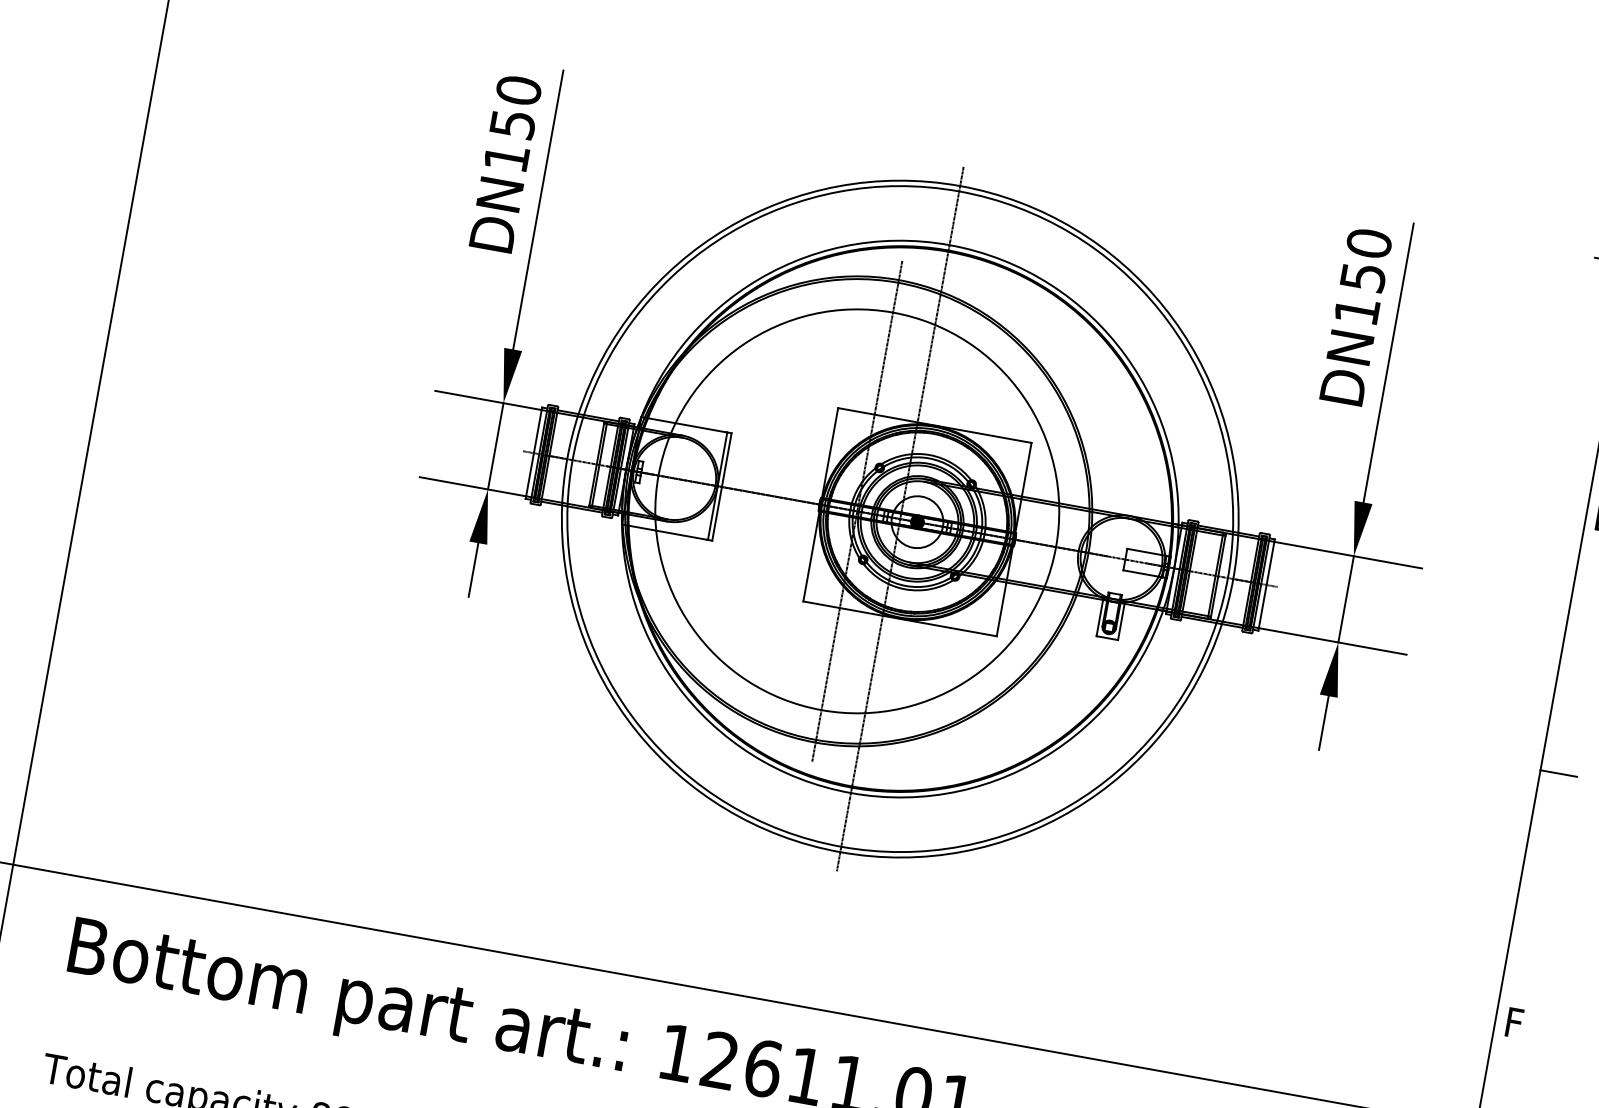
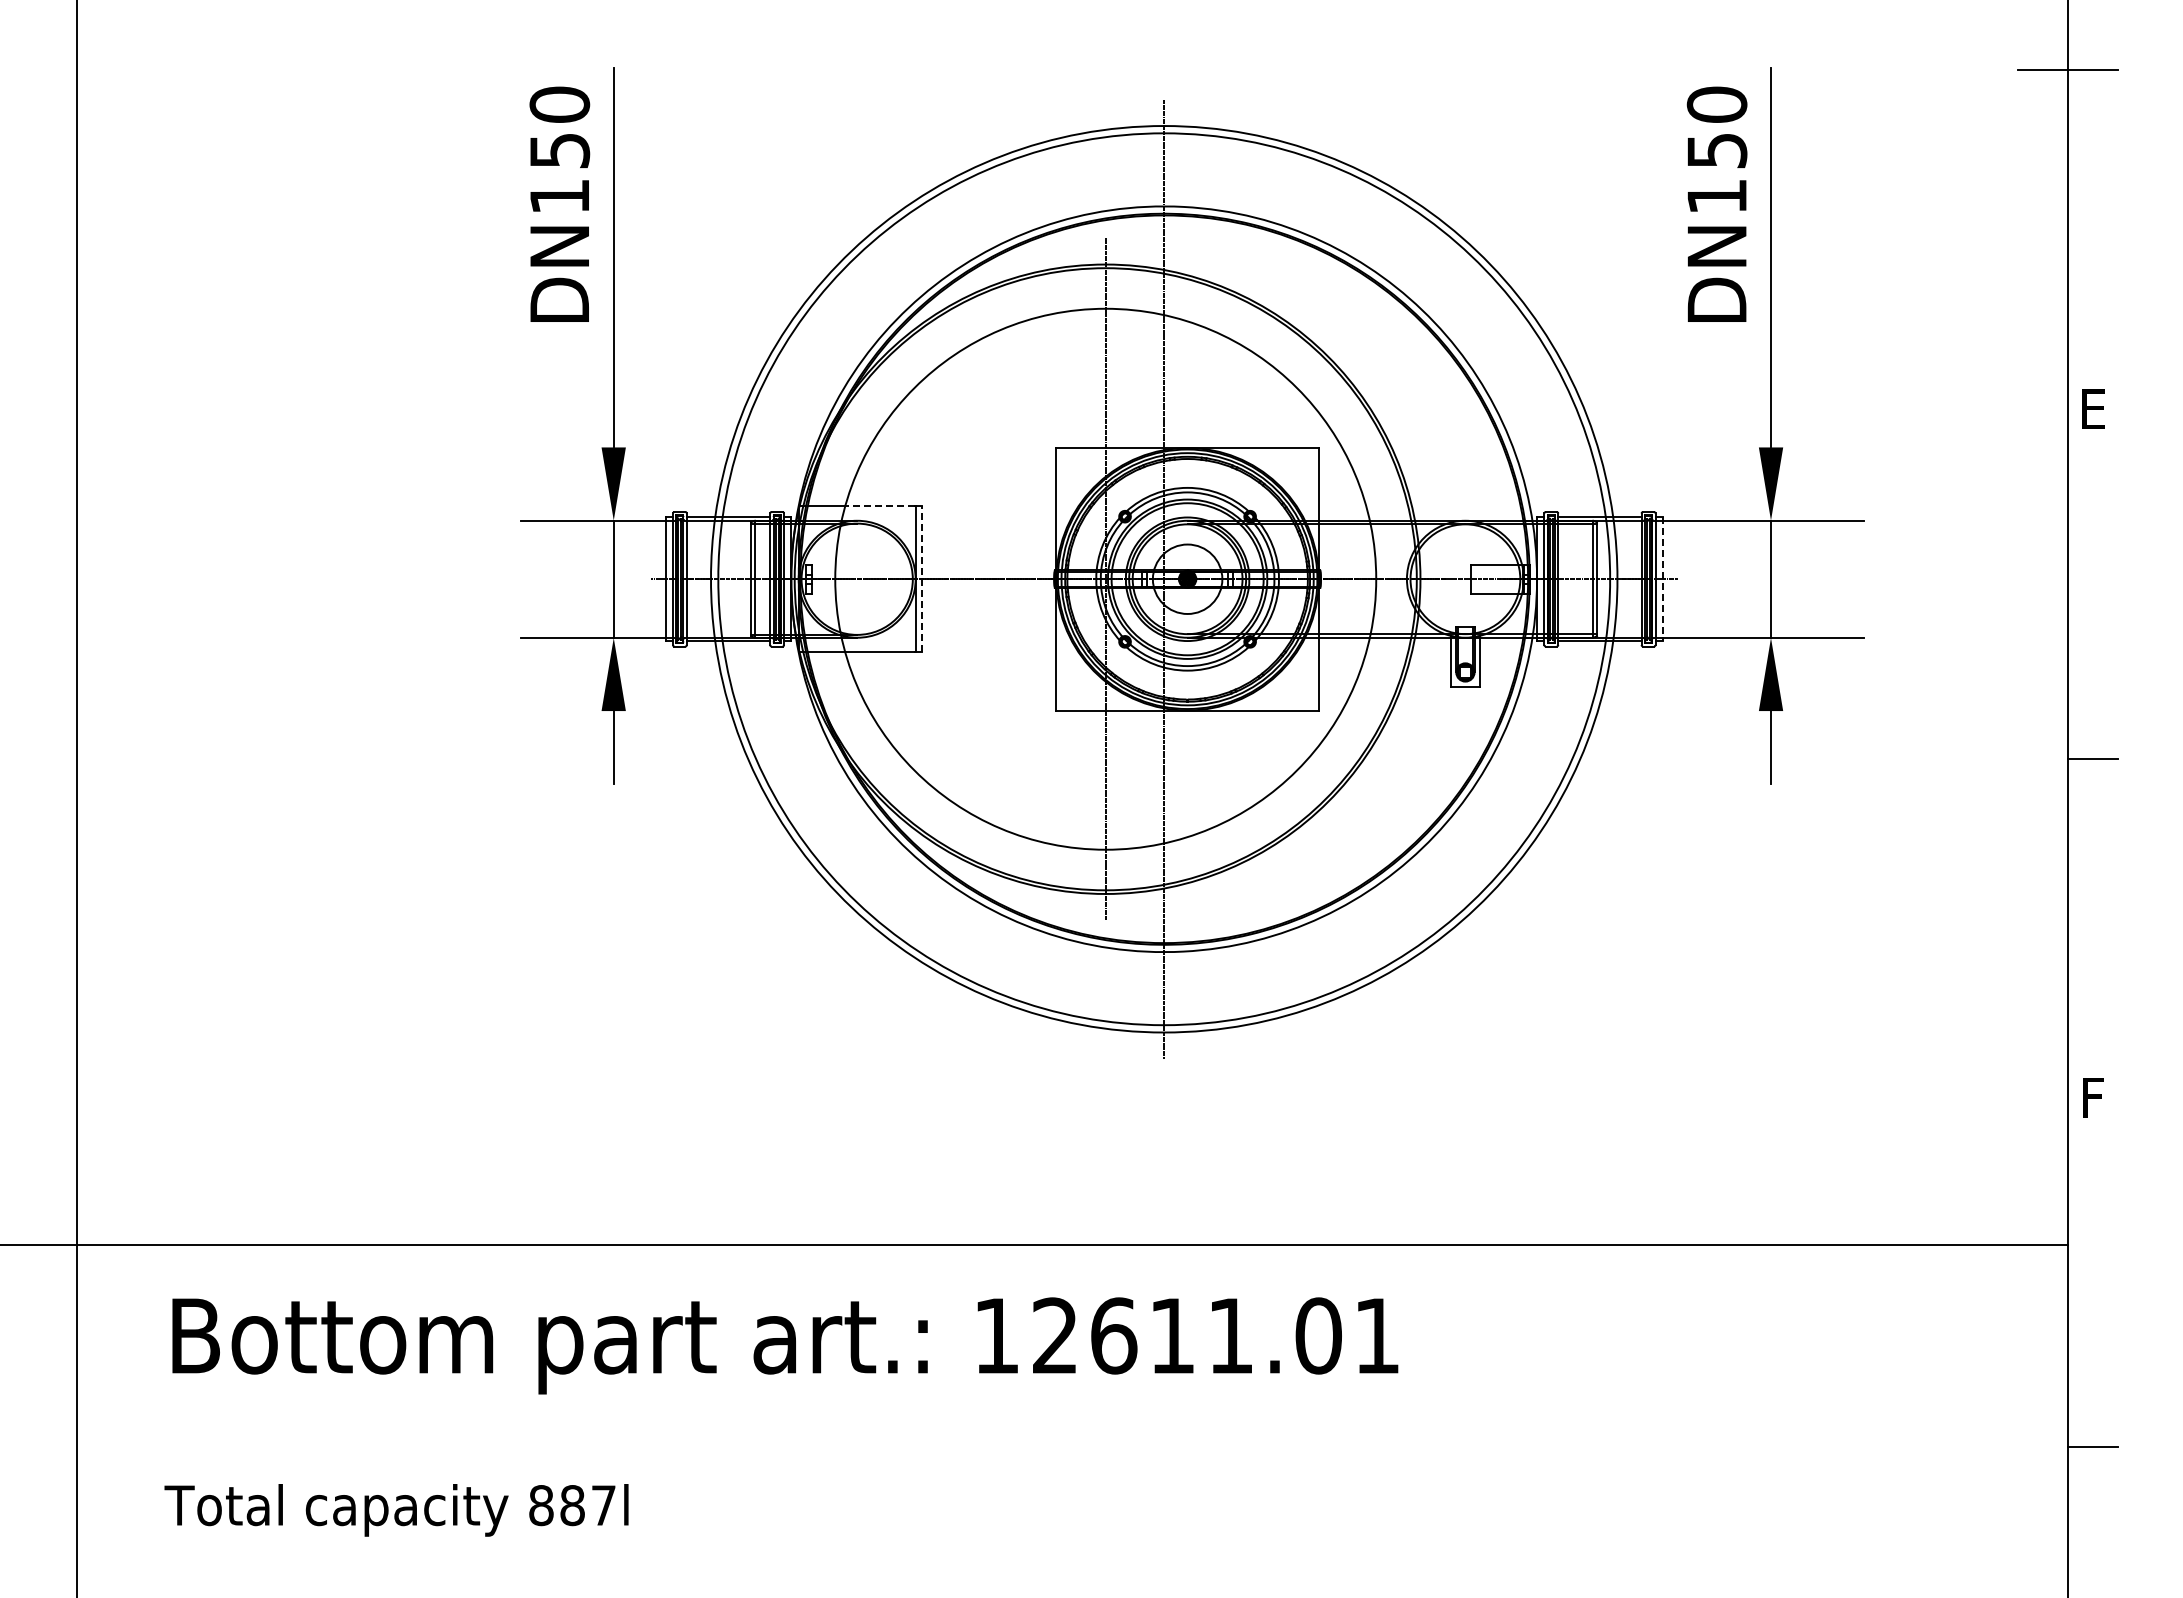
line: (700, 427) -> (879, 506), solid -> dashed
line: (722, 486) -> (921, 578), solid -> dashed
line: (1266, 585) -> (1662, 579), solid -> dashed

